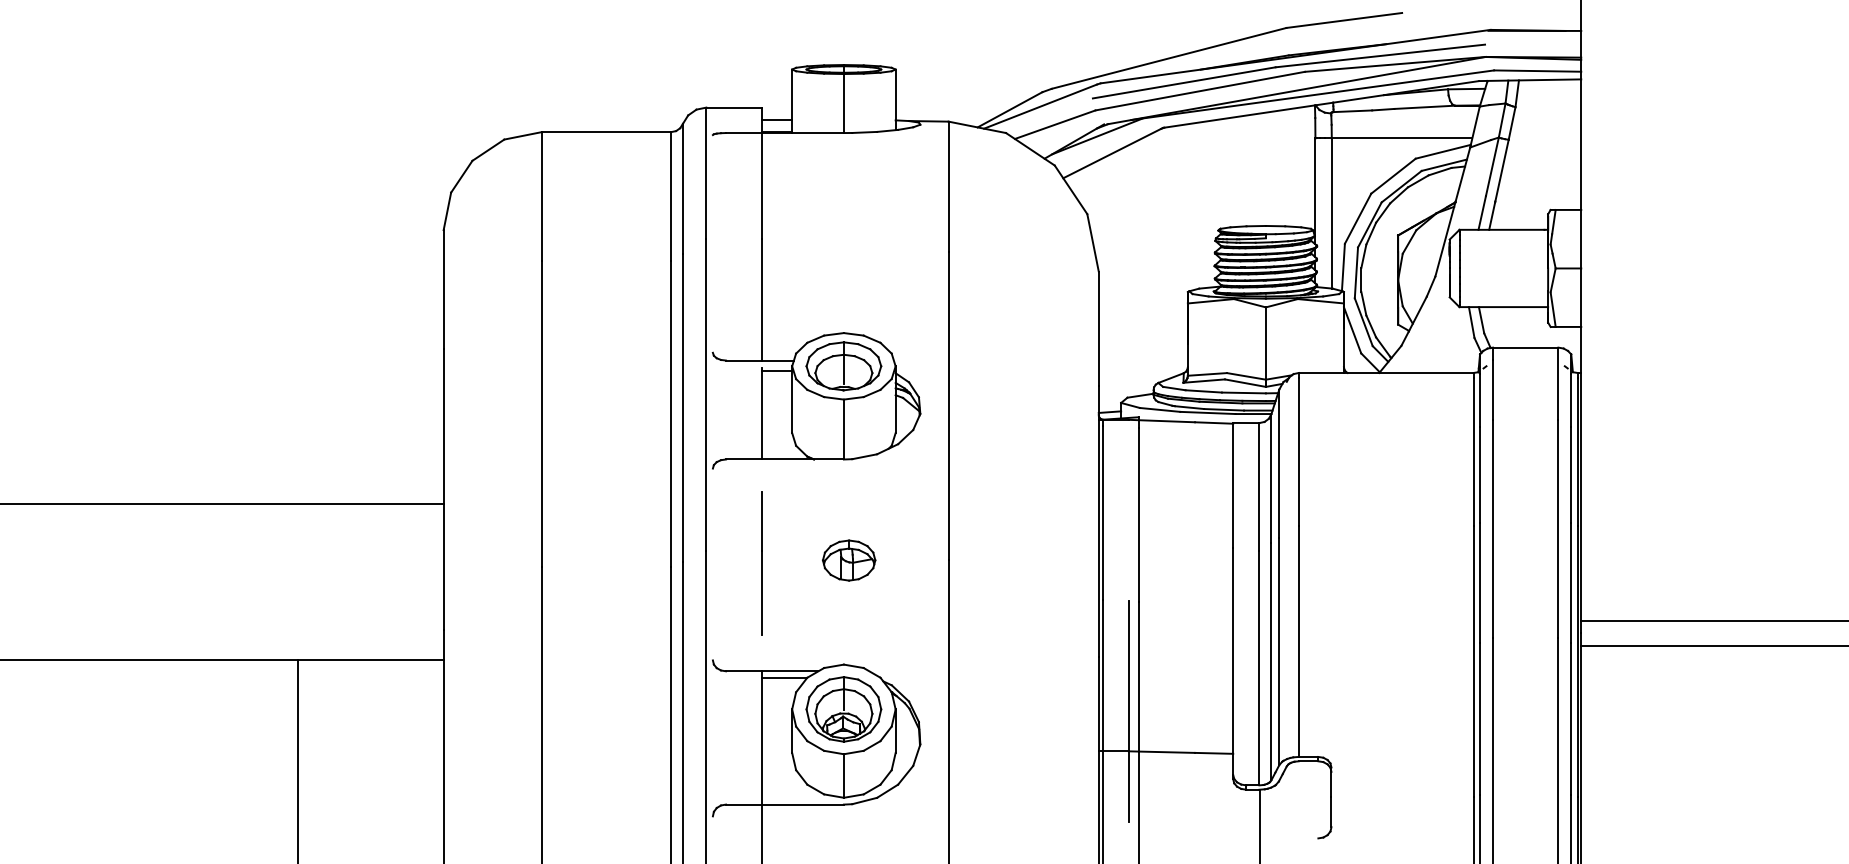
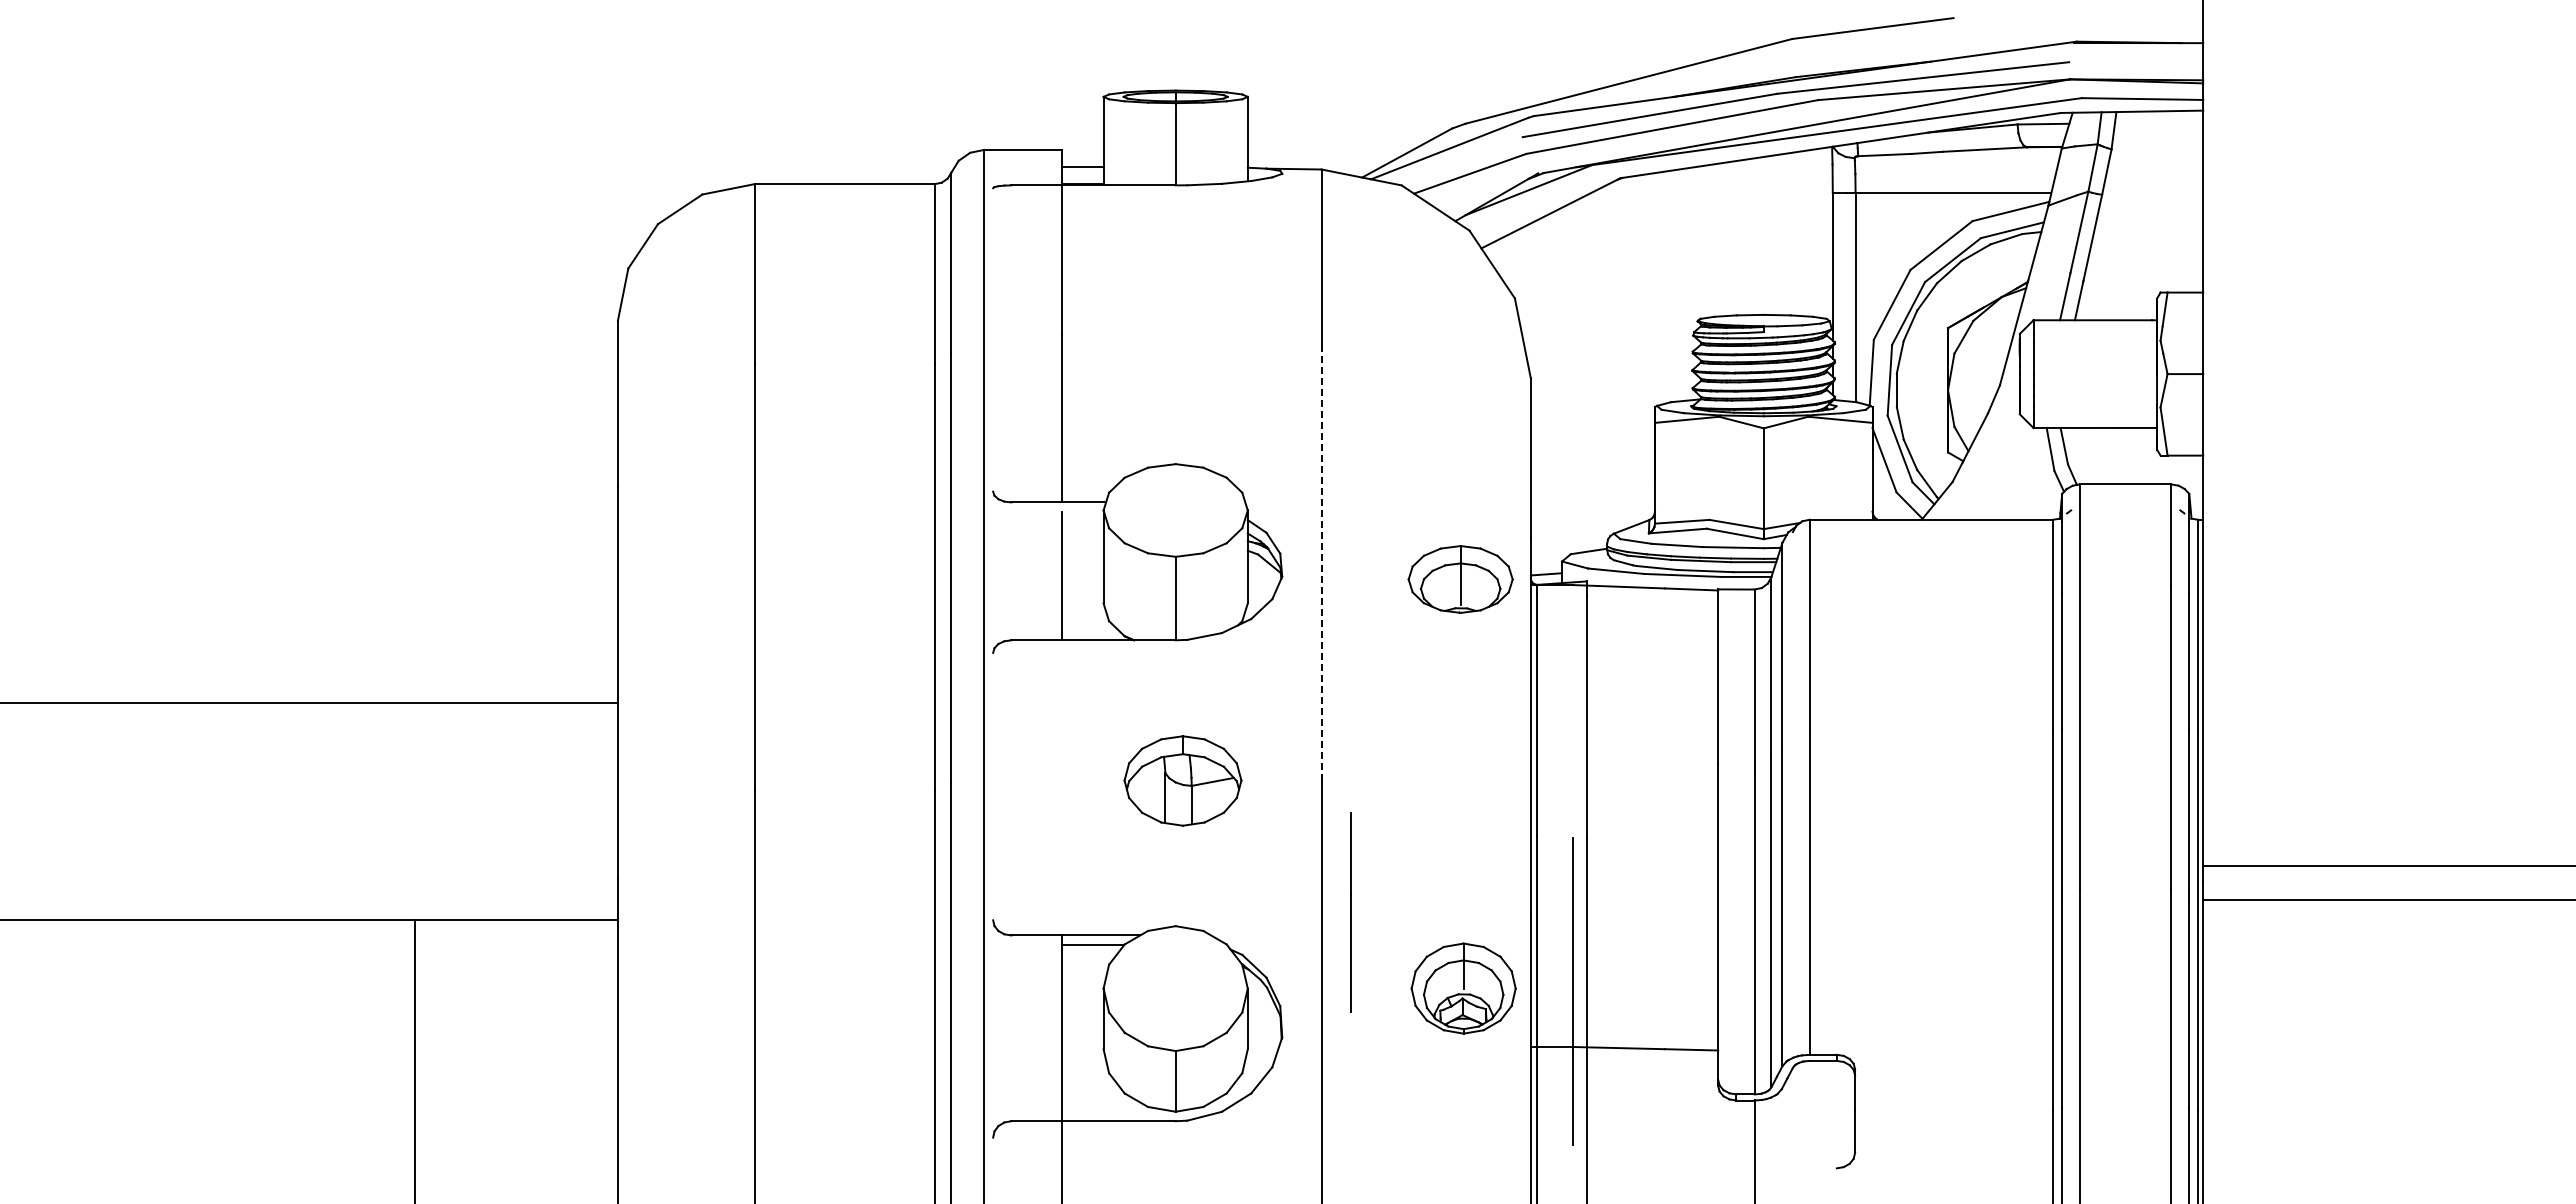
part: (843, 366) -> (1460, 579), moved
line: (777, 370) -> (1082, 516), removed
line: (948, 405) -> (1321, 565), solid -> dashed
part: (848, 560) -> (1182, 781), size x1.6
line: (761, 563) -> (1350, 912), moved
part: (843, 709) -> (1463, 988), moved

